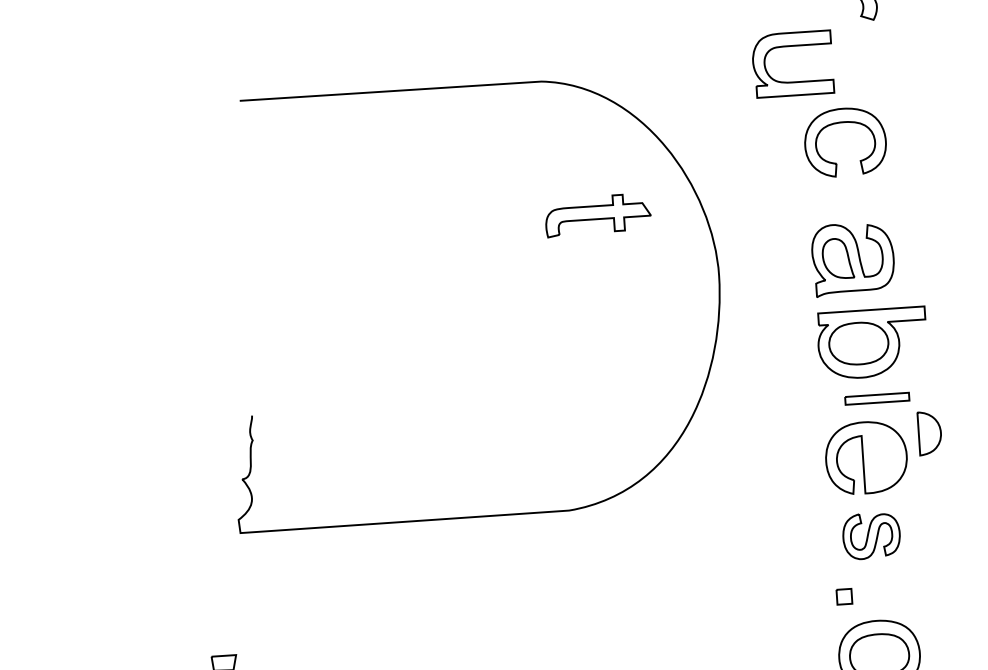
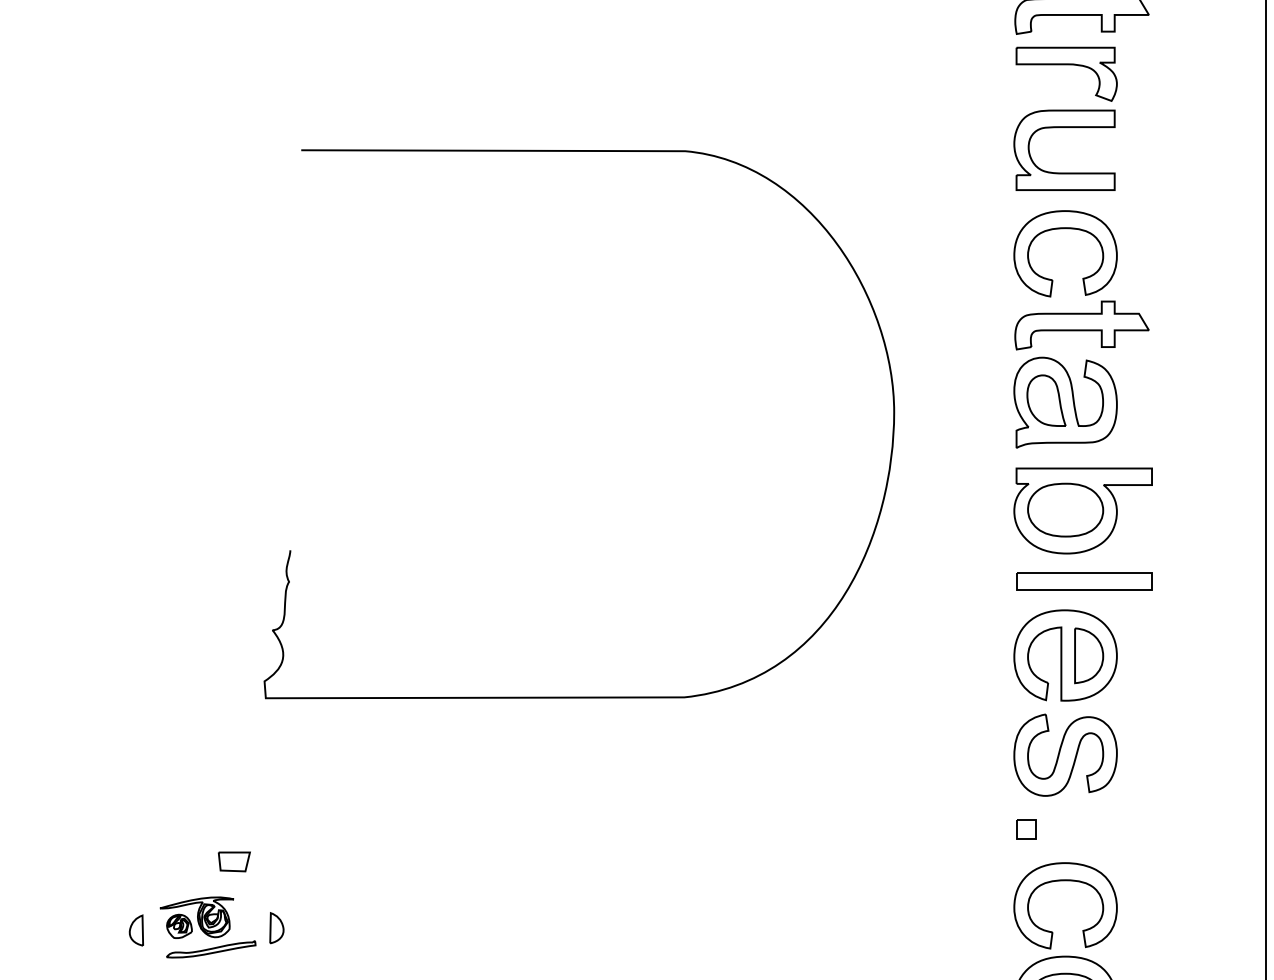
part: (791, 46) -> (1064, 127), moved
part: (597, 215) -> (1081, 325), moved
part: (877, 398) -> (1084, 581), size x1.67
part: (930, 433) -> (1089, 655), moved
part: (871, 535) -> (1065, 754), size x1.43

